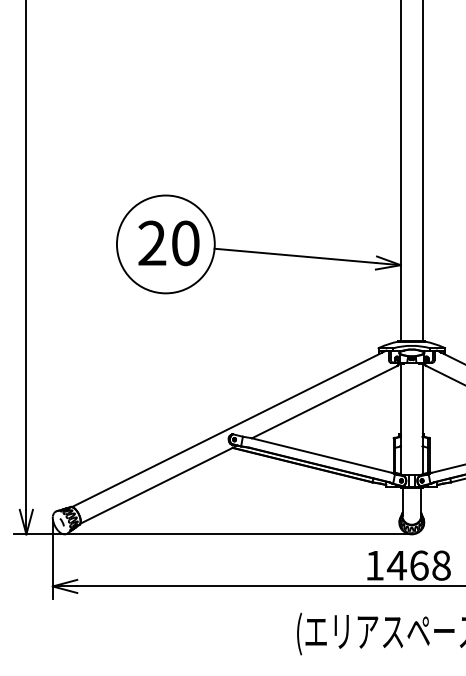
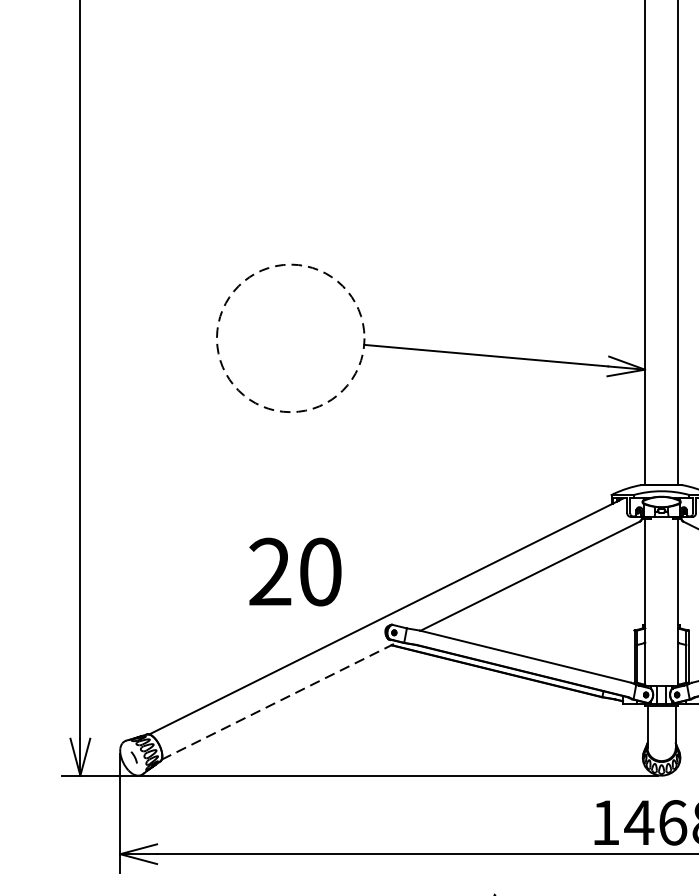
text: (168, 243) -> (294, 572), moved
circle: (165, 244) -> (290, 338), solid -> dashed
line: (158, 484) -> (279, 700), solid -> dashed

